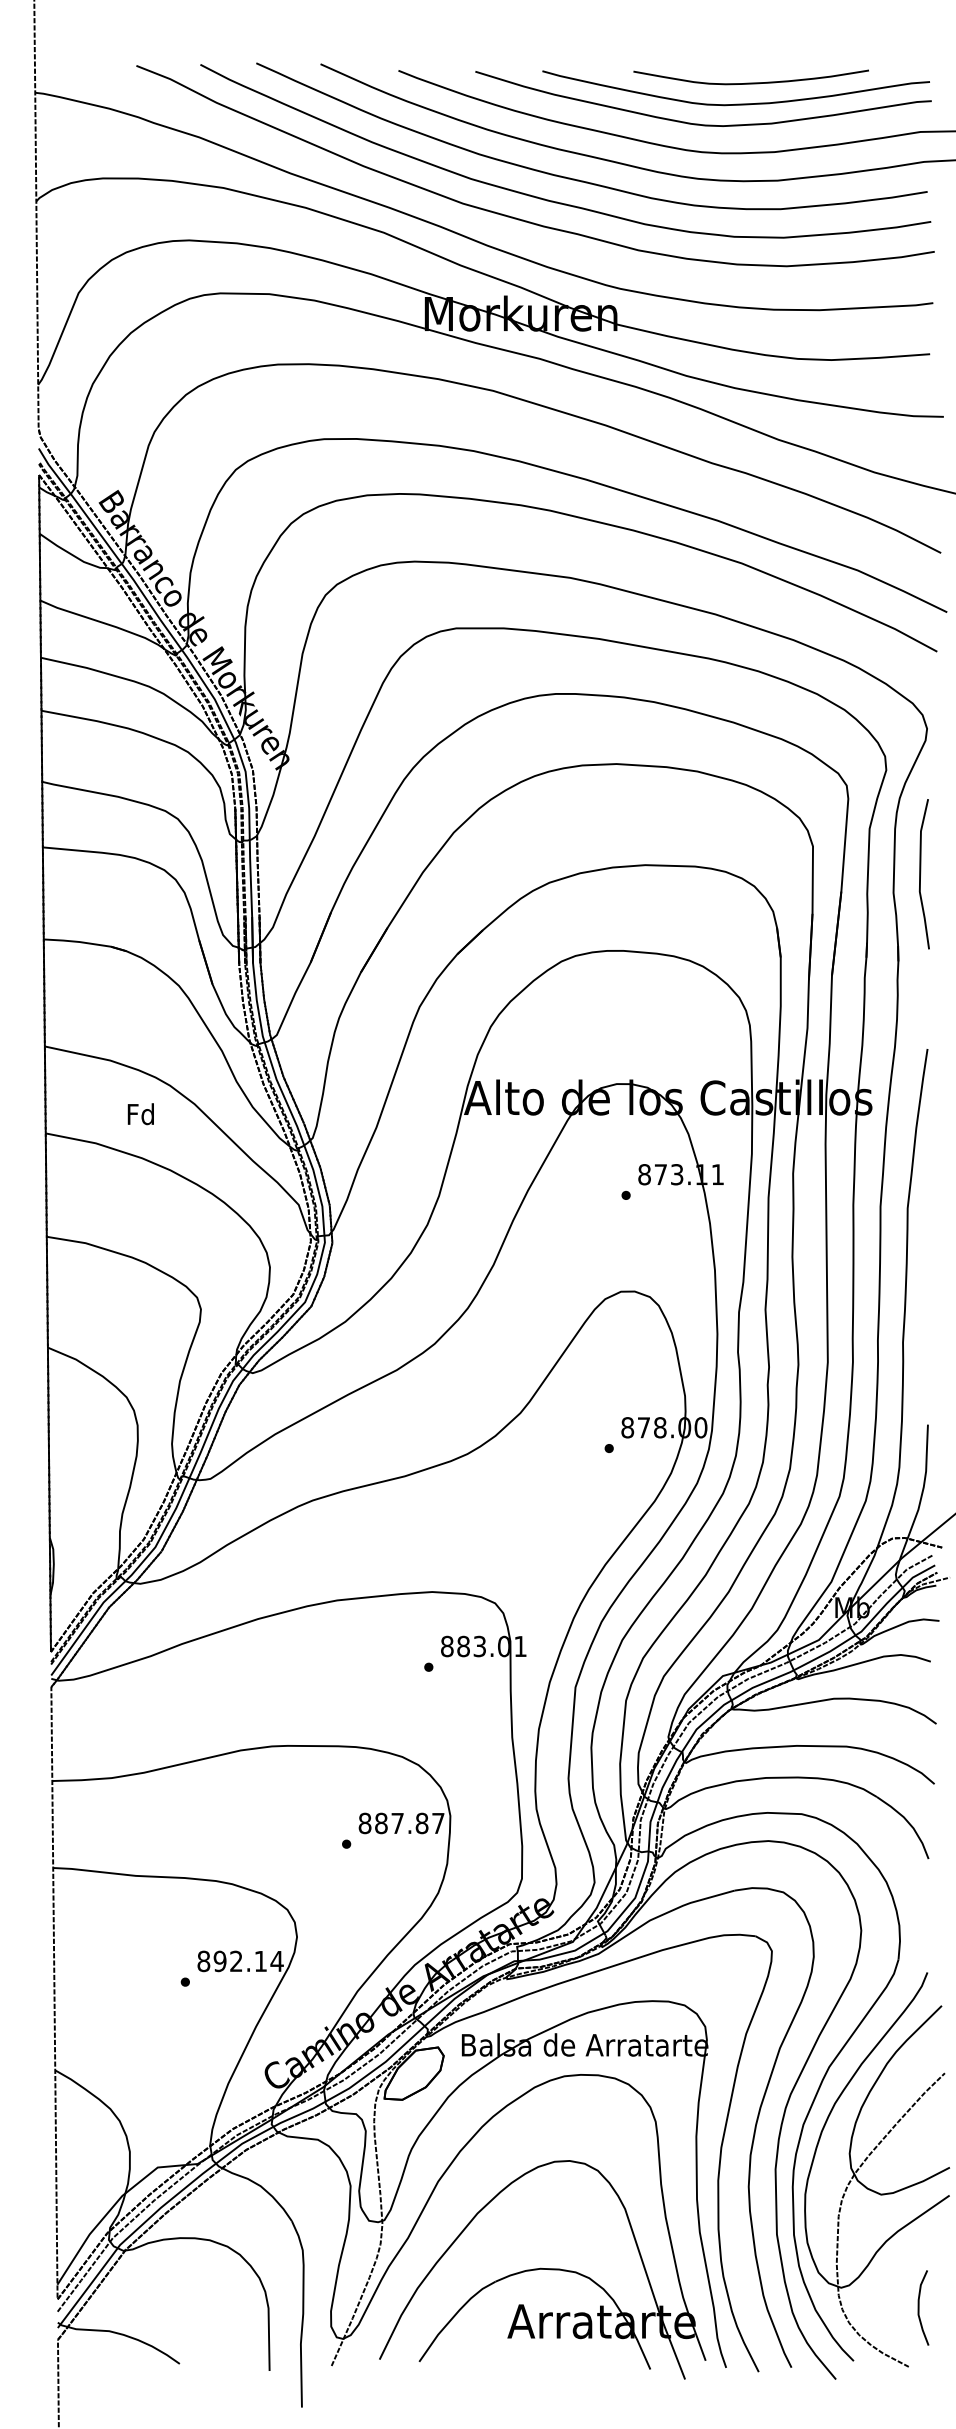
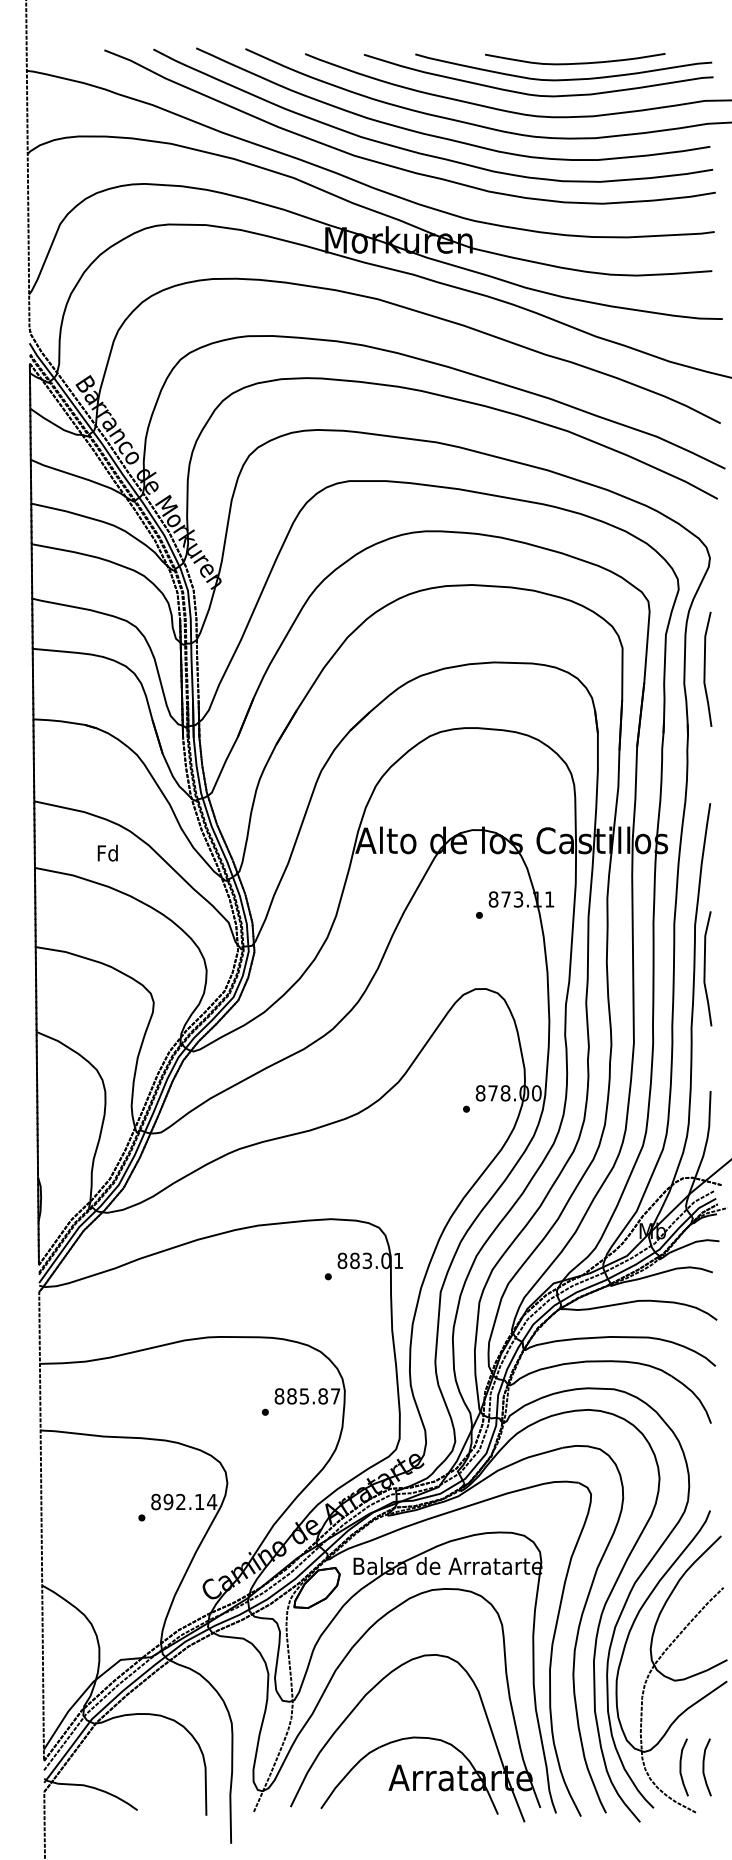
line: (921, 1264) -> (705, 968), added
text: (397, 1823) -> (304, 1396), 887.87 -> 885.87
curve: (889, 2307) -> (681, 1767), added

